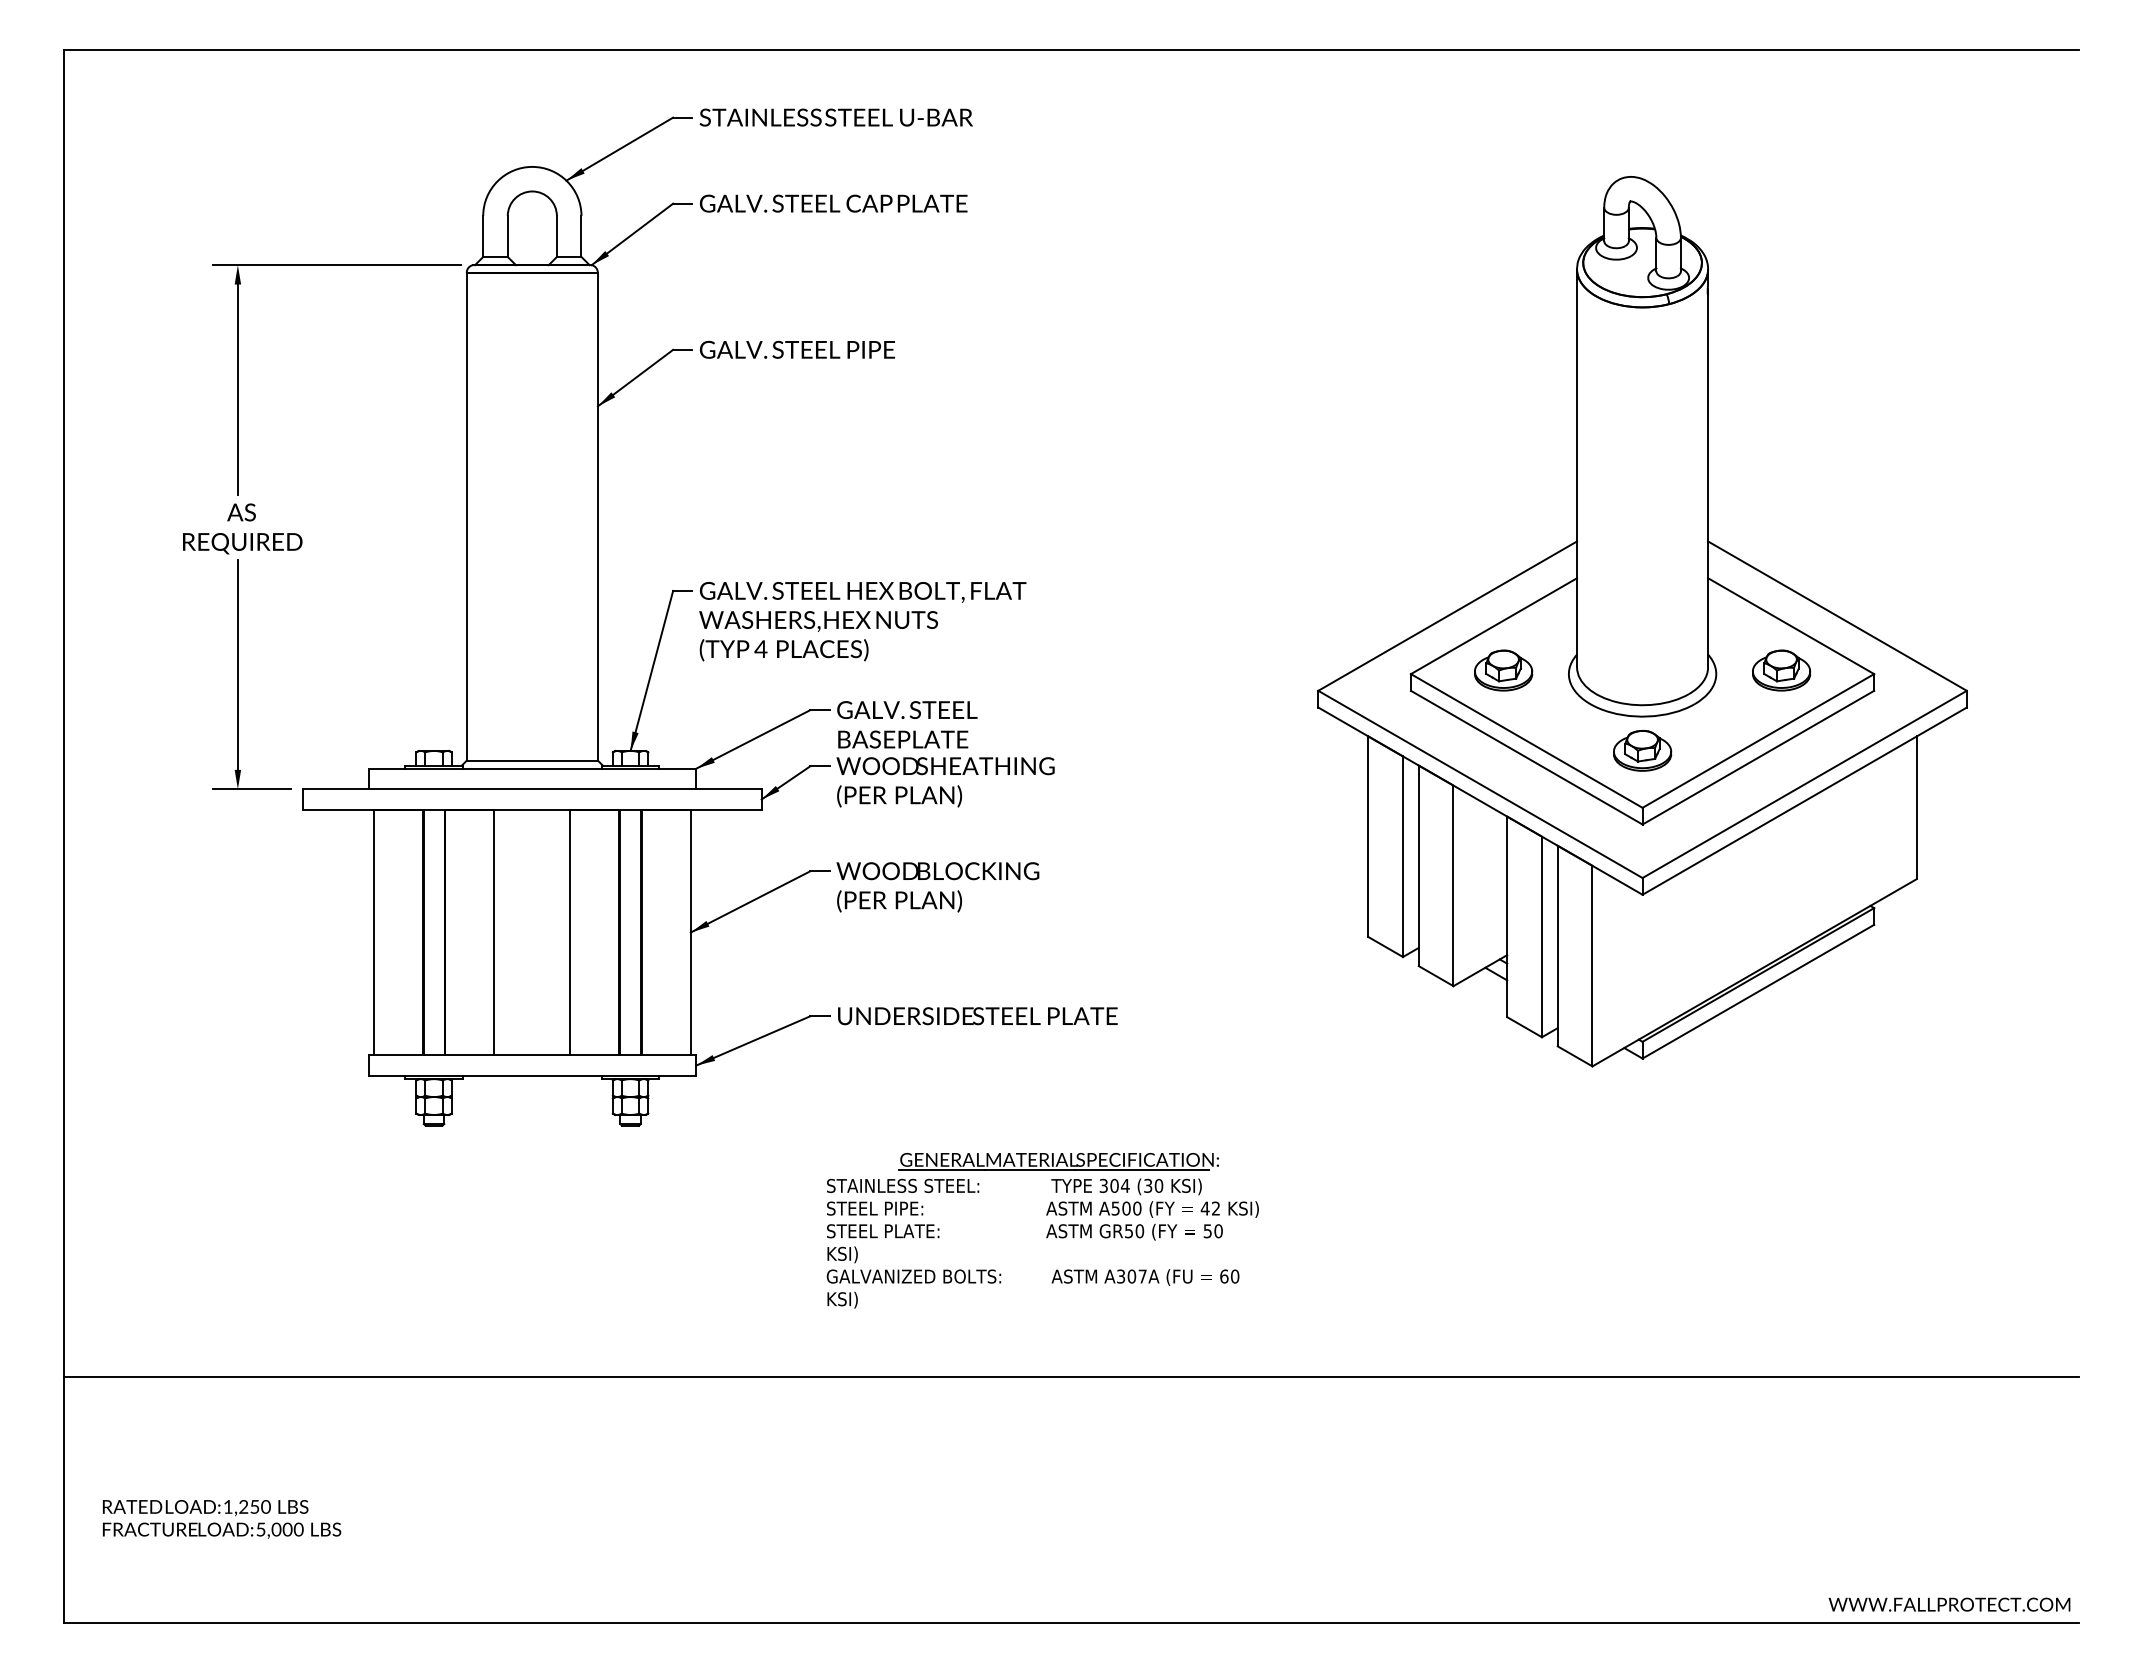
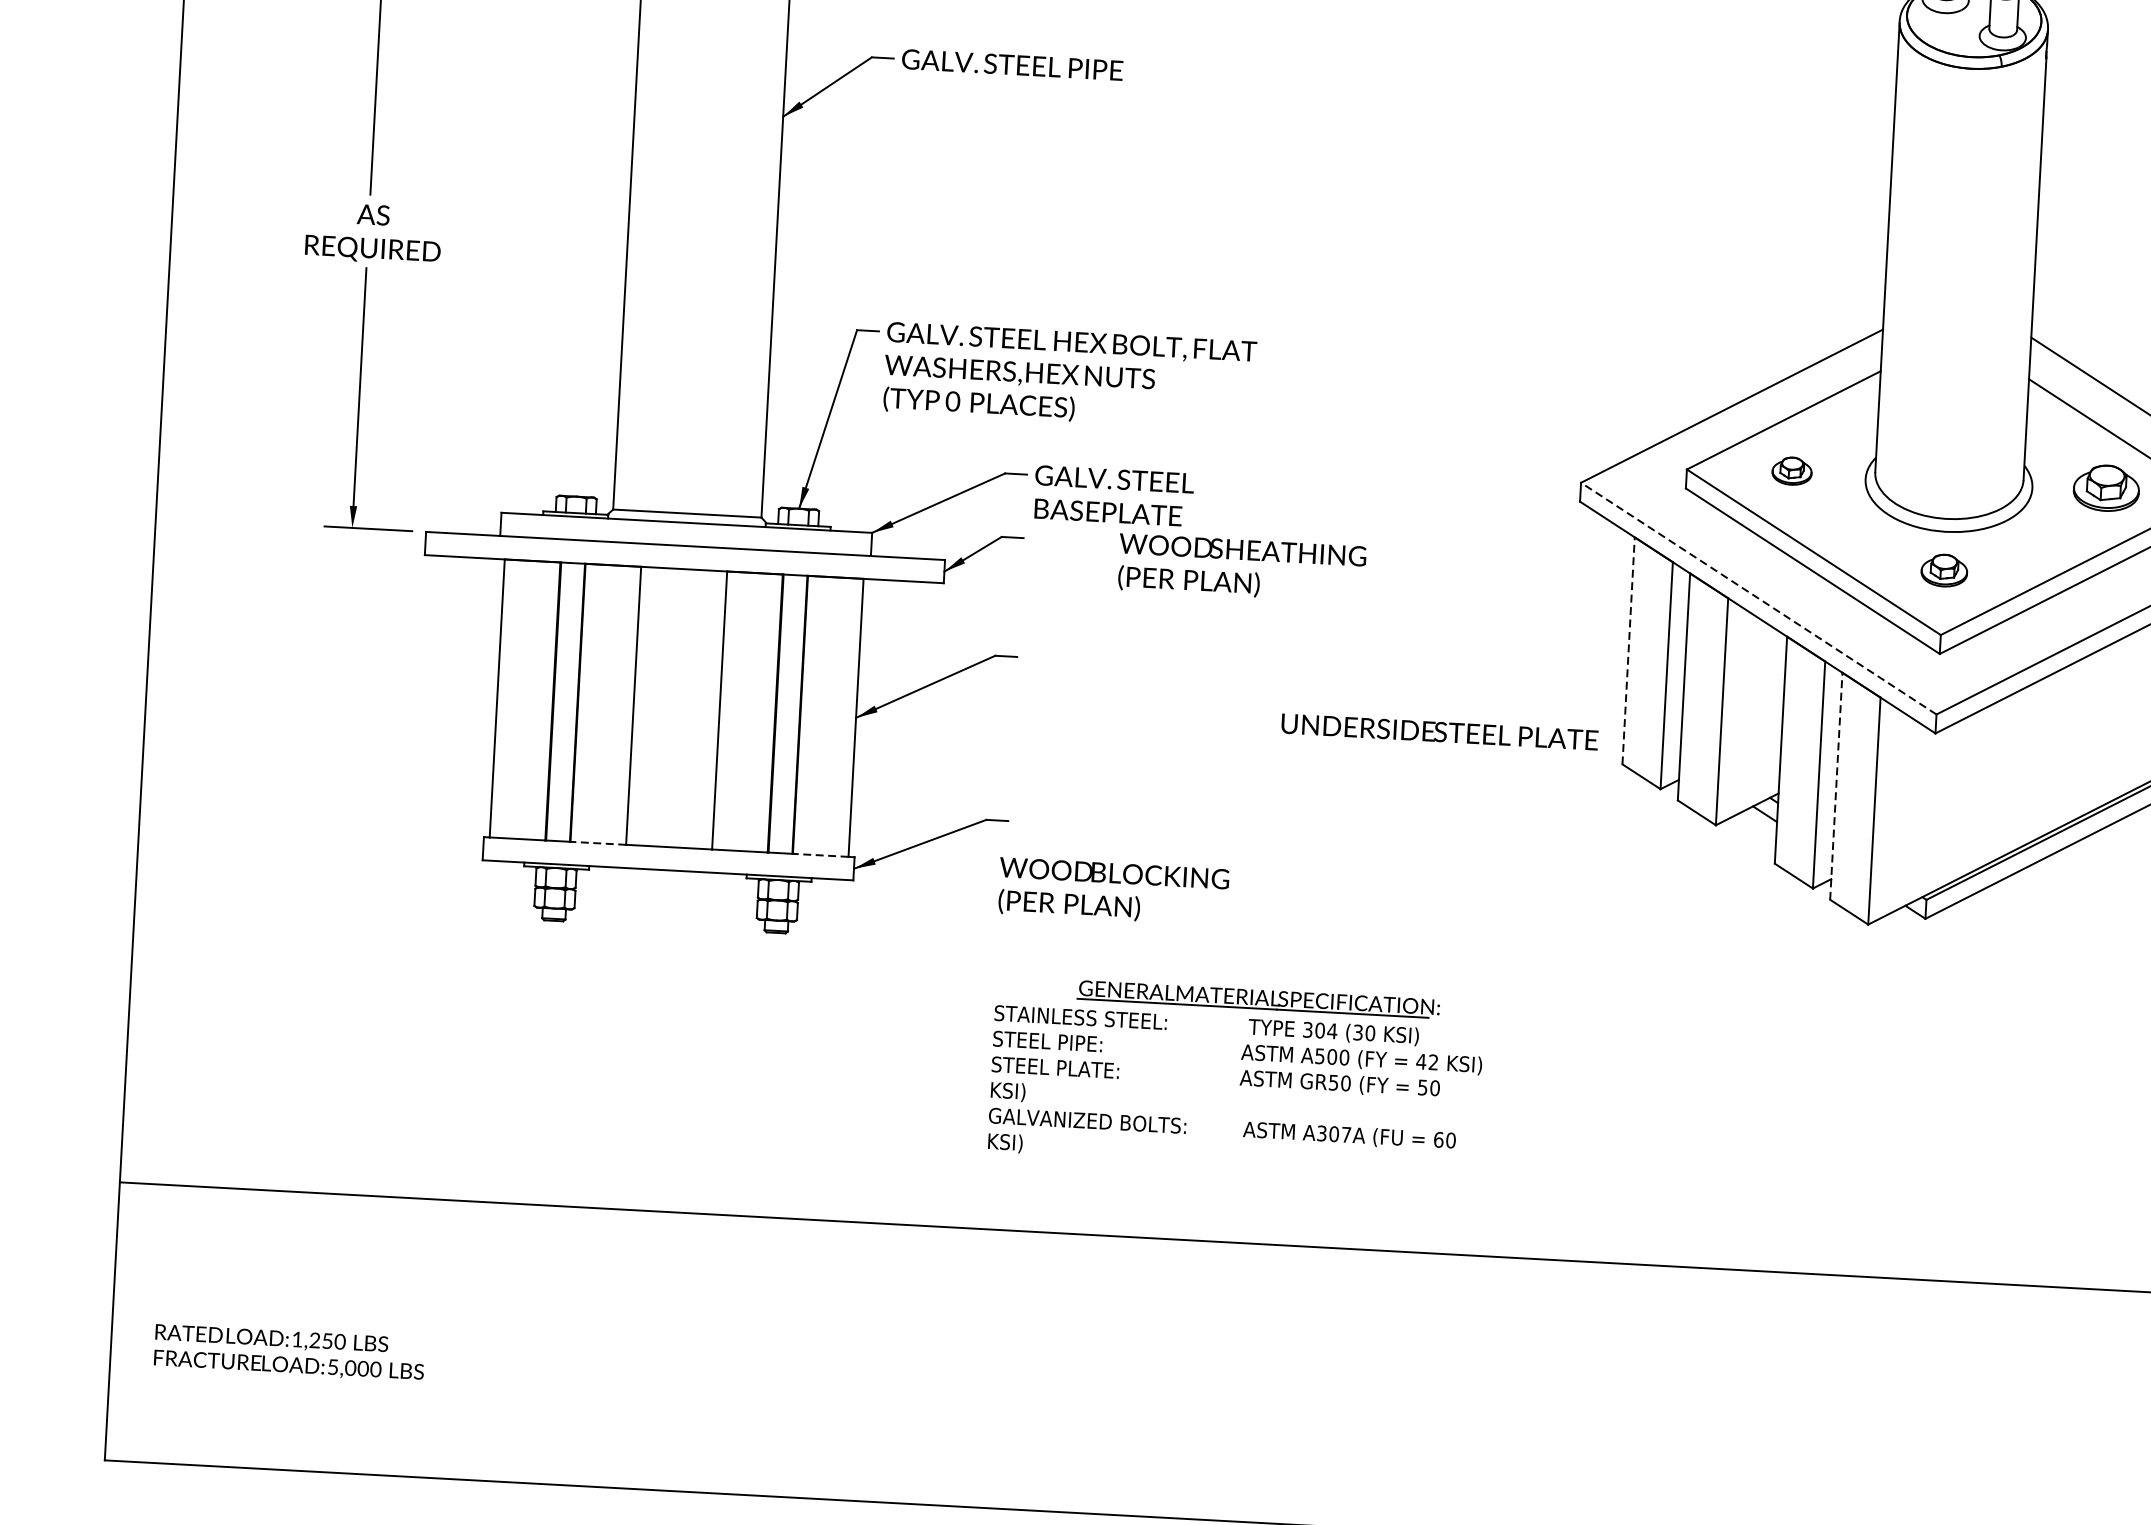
text: (760, 649) -> (952, 401), 4 -> 0
part: (1503, 670) -> (1791, 471), size x0.6
part: (1642, 750) -> (1944, 570), size x0.7
text: (945, 782) -> (1241, 568), moved
line: (1480, 784) -> (1758, 598), solid -> dashed
line: (1368, 836) -> (1628, 650), solid -> dashed
text: (937, 887) -> (1113, 891), moved
line: (1557, 945) -> (1836, 785), solid -> dashed
text: (977, 1016) -> (1439, 732), moved
line: (469, 1055) -> (598, 843), solid -> dashed
line: (666, 1055) -> (821, 855), solid -> dashed

